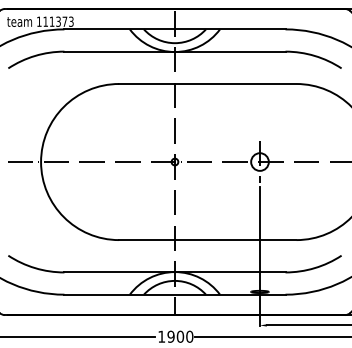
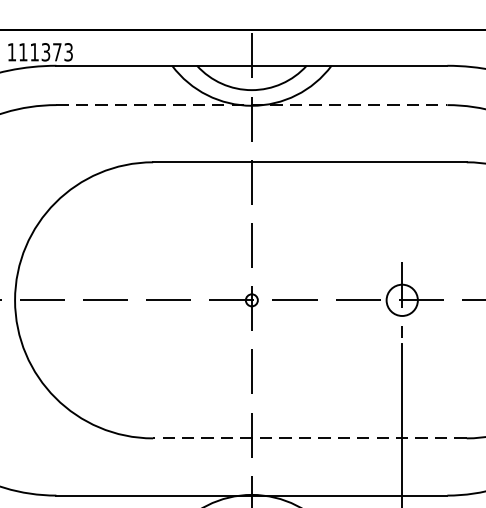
line: (174, 51) -> (251, 104), solid -> dashed
line: (207, 240) -> (309, 439), solid -> dashed

